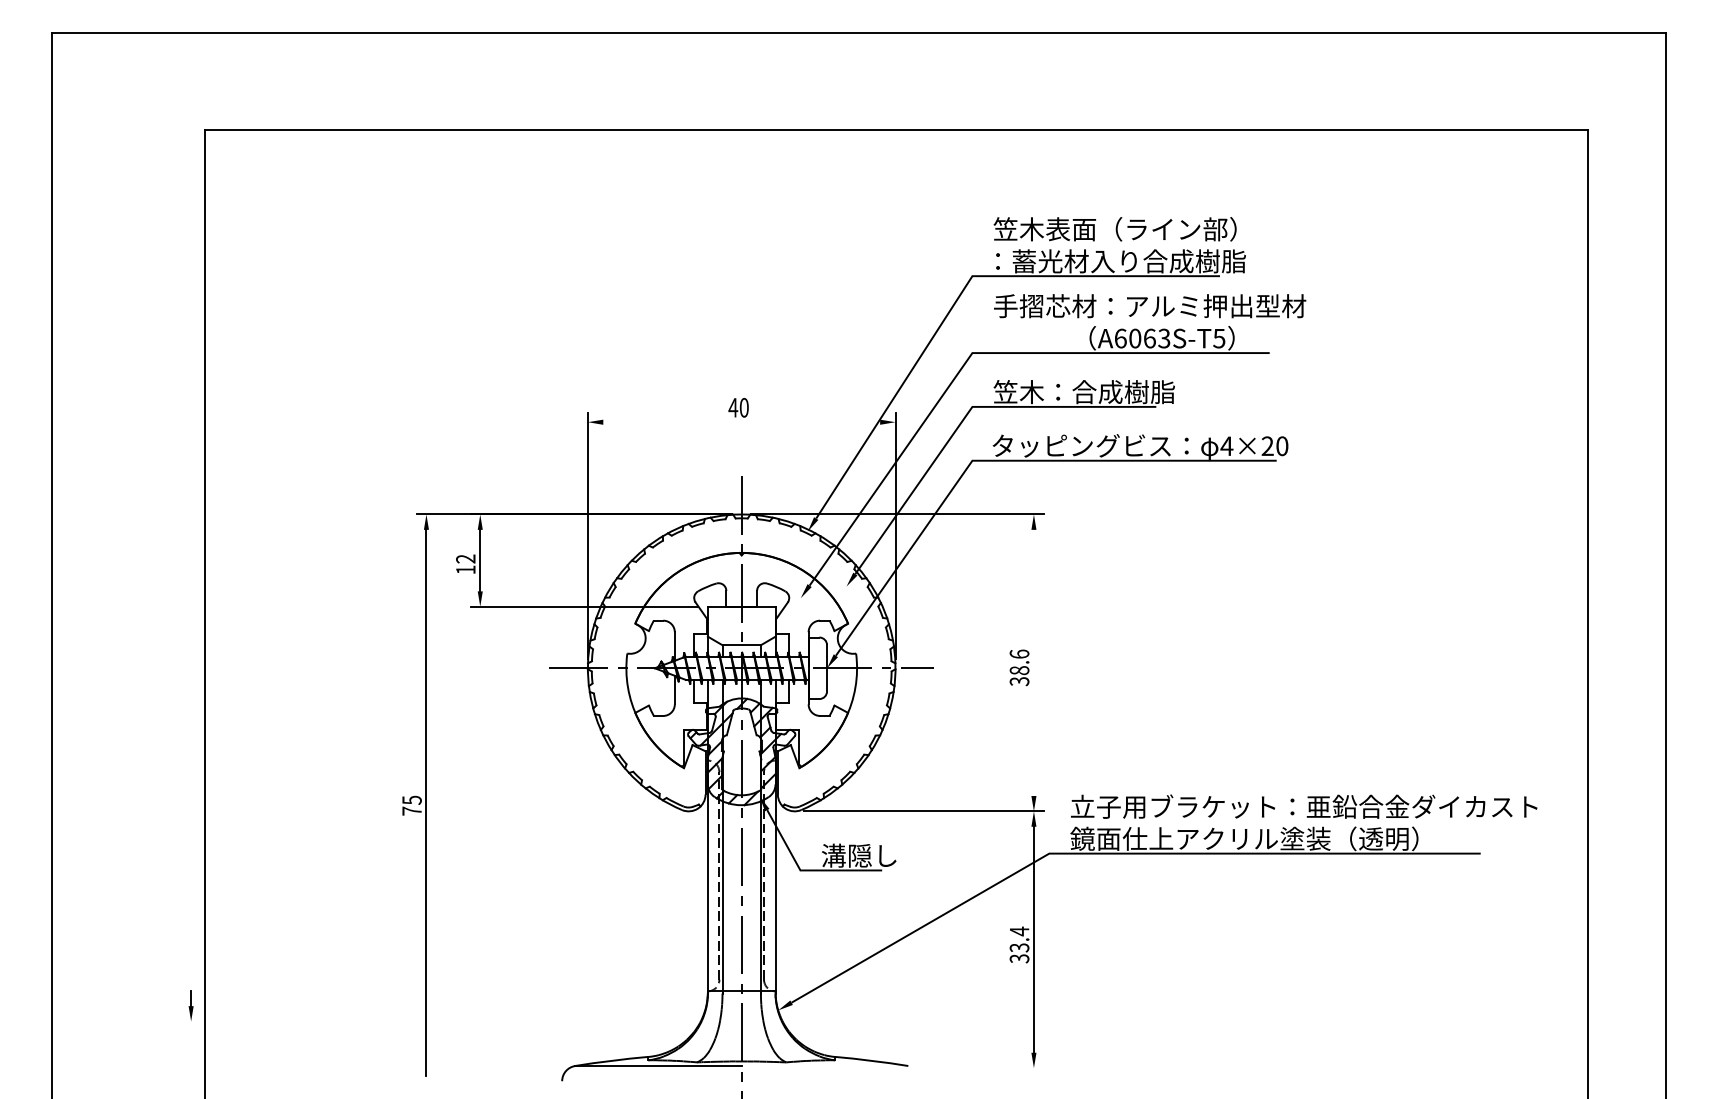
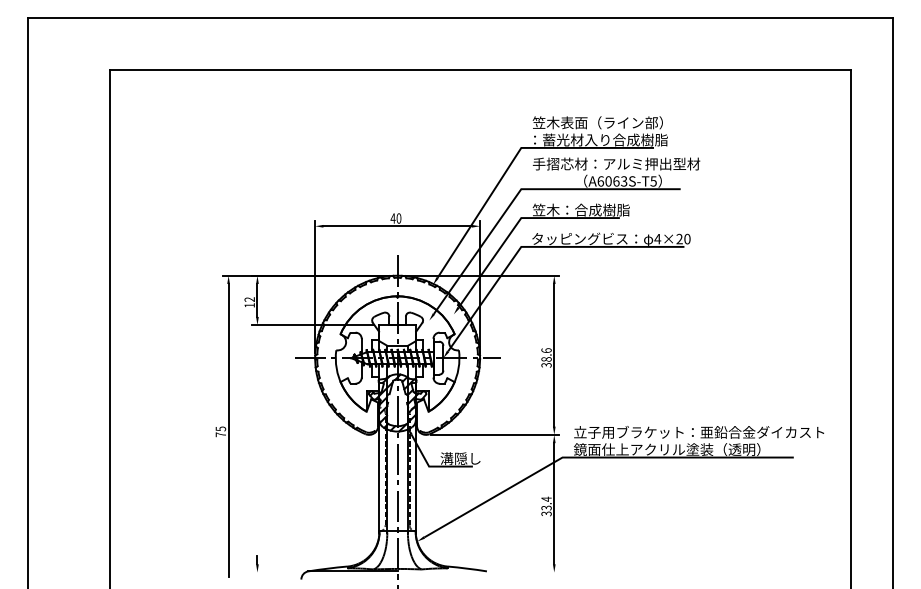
line: (741, 422) -> (397, 226), added
line: (1034, 661) -> (554, 354), added
line: (191, 1004) -> (257, 563), moved

